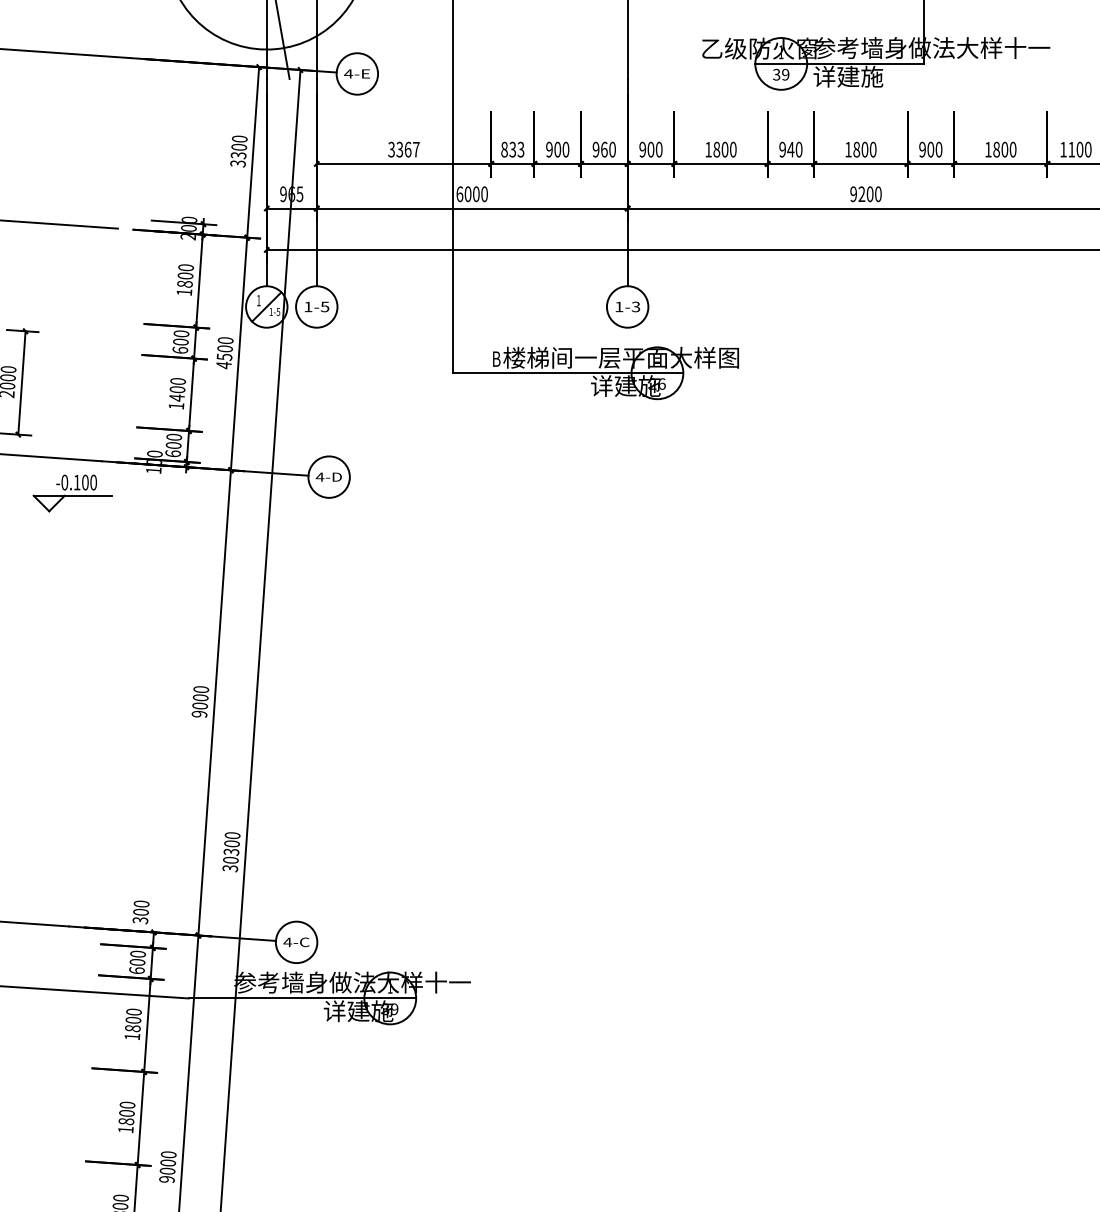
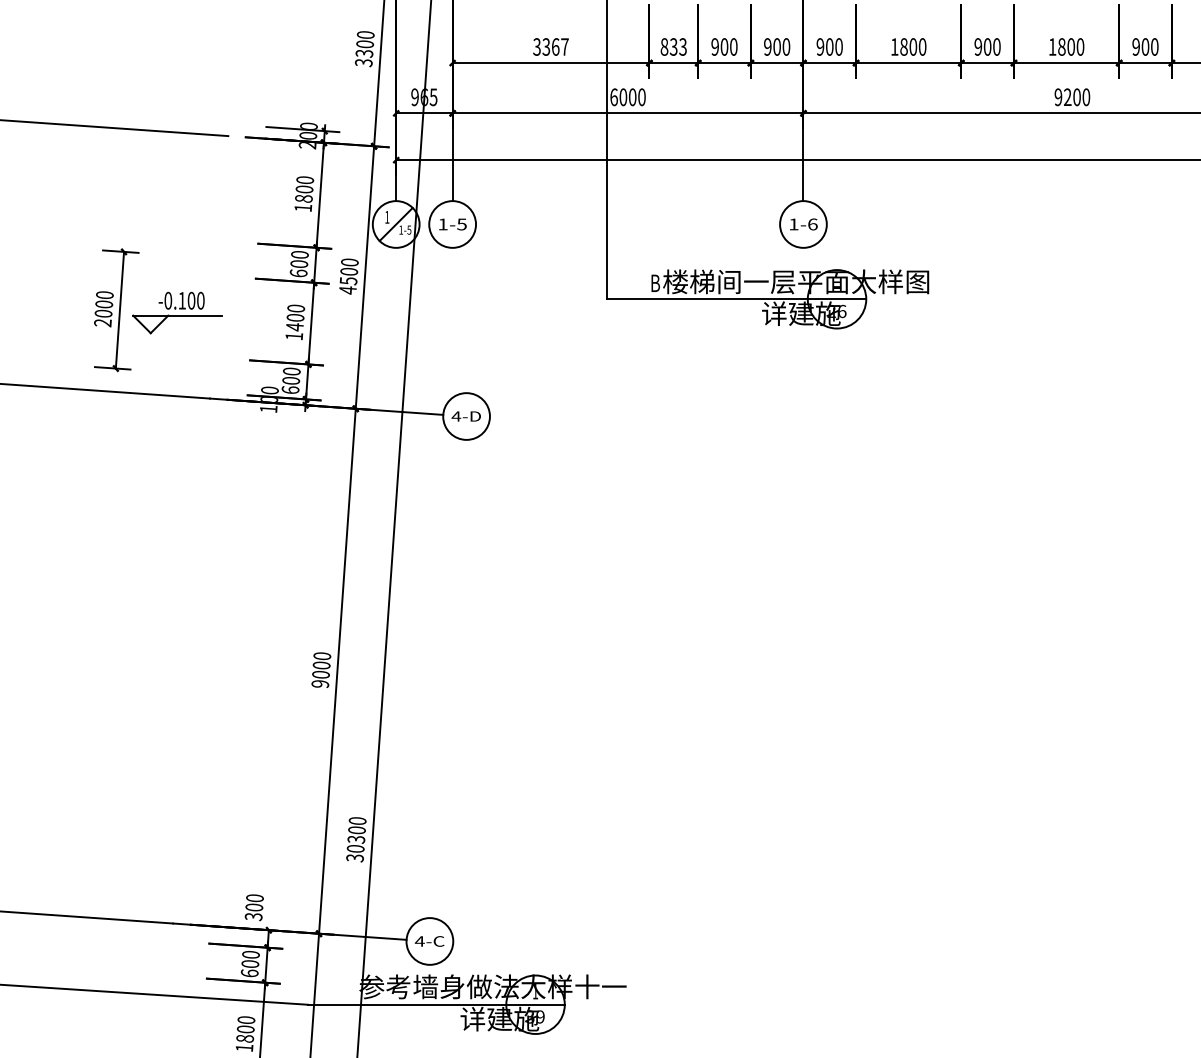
text: (604, 149) -> (777, 46), 960 -> 900
text: (790, 149) -> (987, 46), 940 -> 900
text: (635, 306) -> (812, 223), 1-3 -> 1-6
part: (72, 493) -> (176, 313), moved

